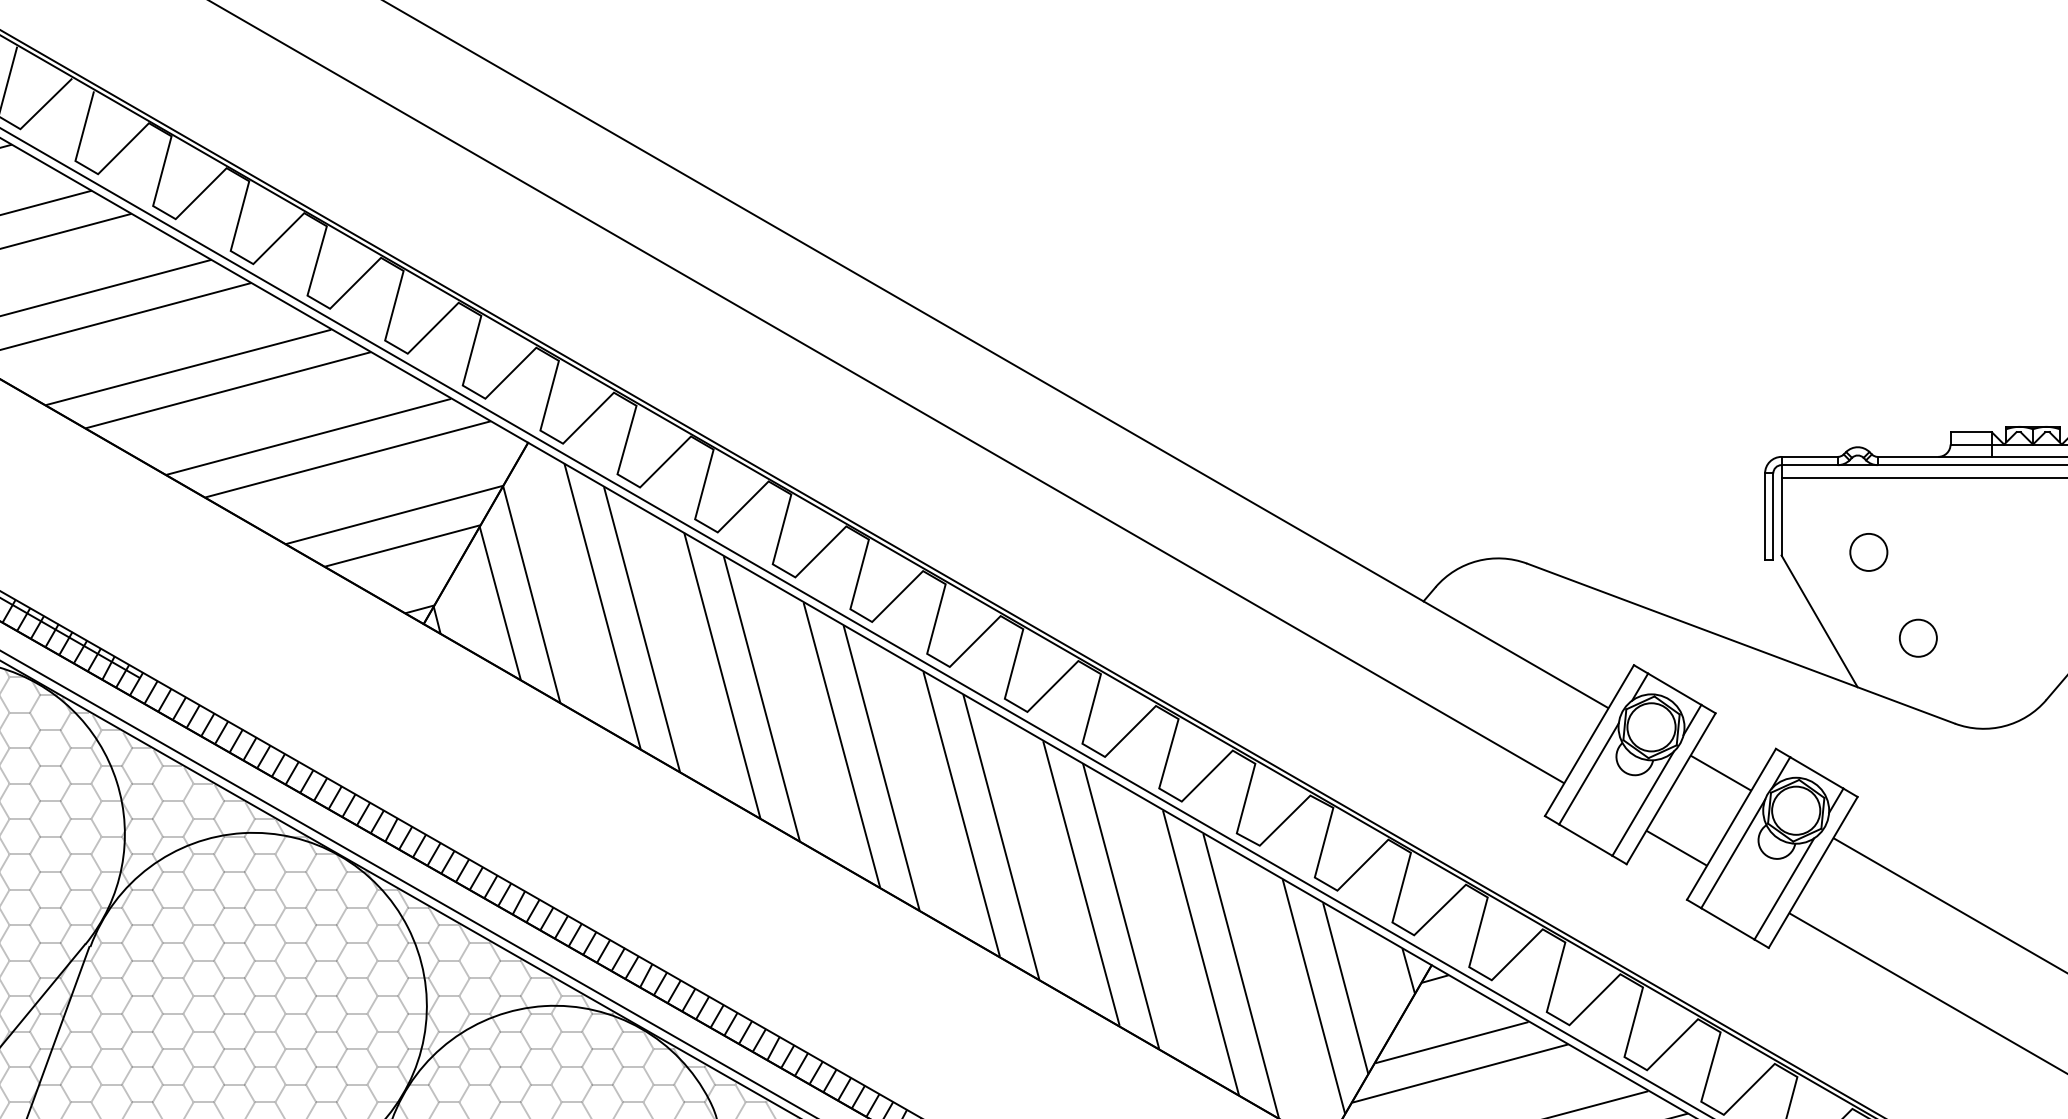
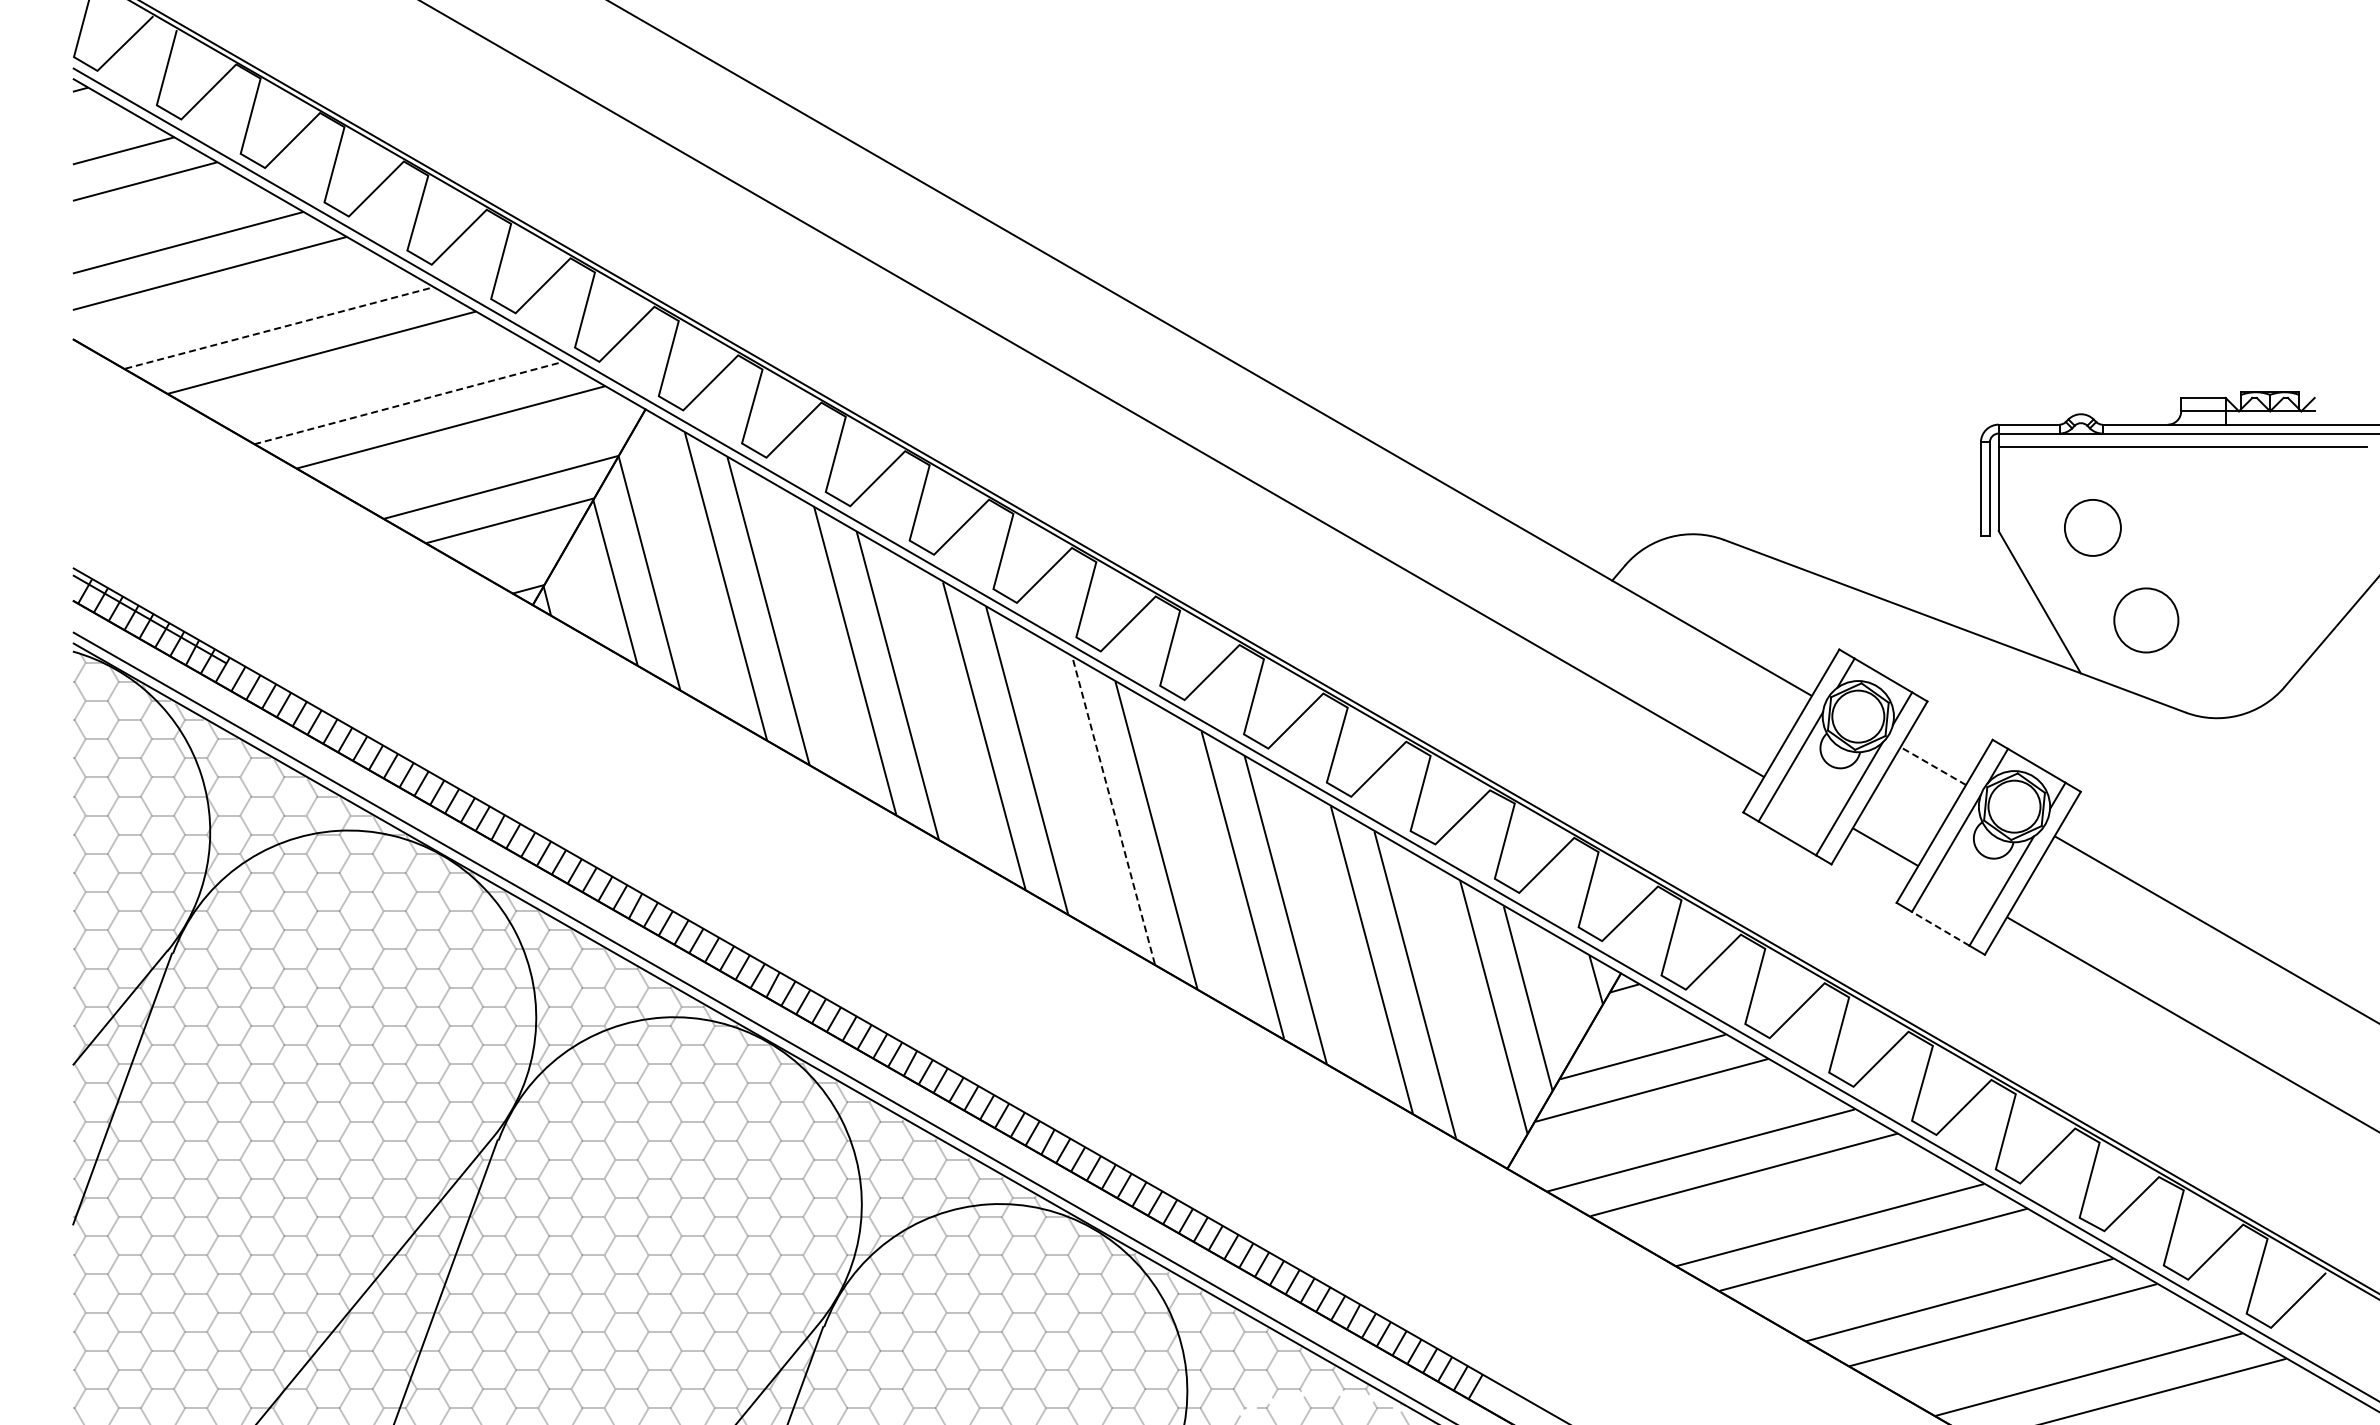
line: (189, 366) -> (279, 327), solid -> dashed
line: (308, 437) -> (408, 403), solid -> dashed
circle: (1868, 552) -> (2092, 527), size x1.4
circle: (1918, 638) -> (2146, 620), size x1.6
line: (1721, 773) -> (1933, 766), solid -> dashed
line: (961, 814) -> (1113, 810), solid -> dashed
line: (1727, 923) -> (1940, 928), solid -> dashed

